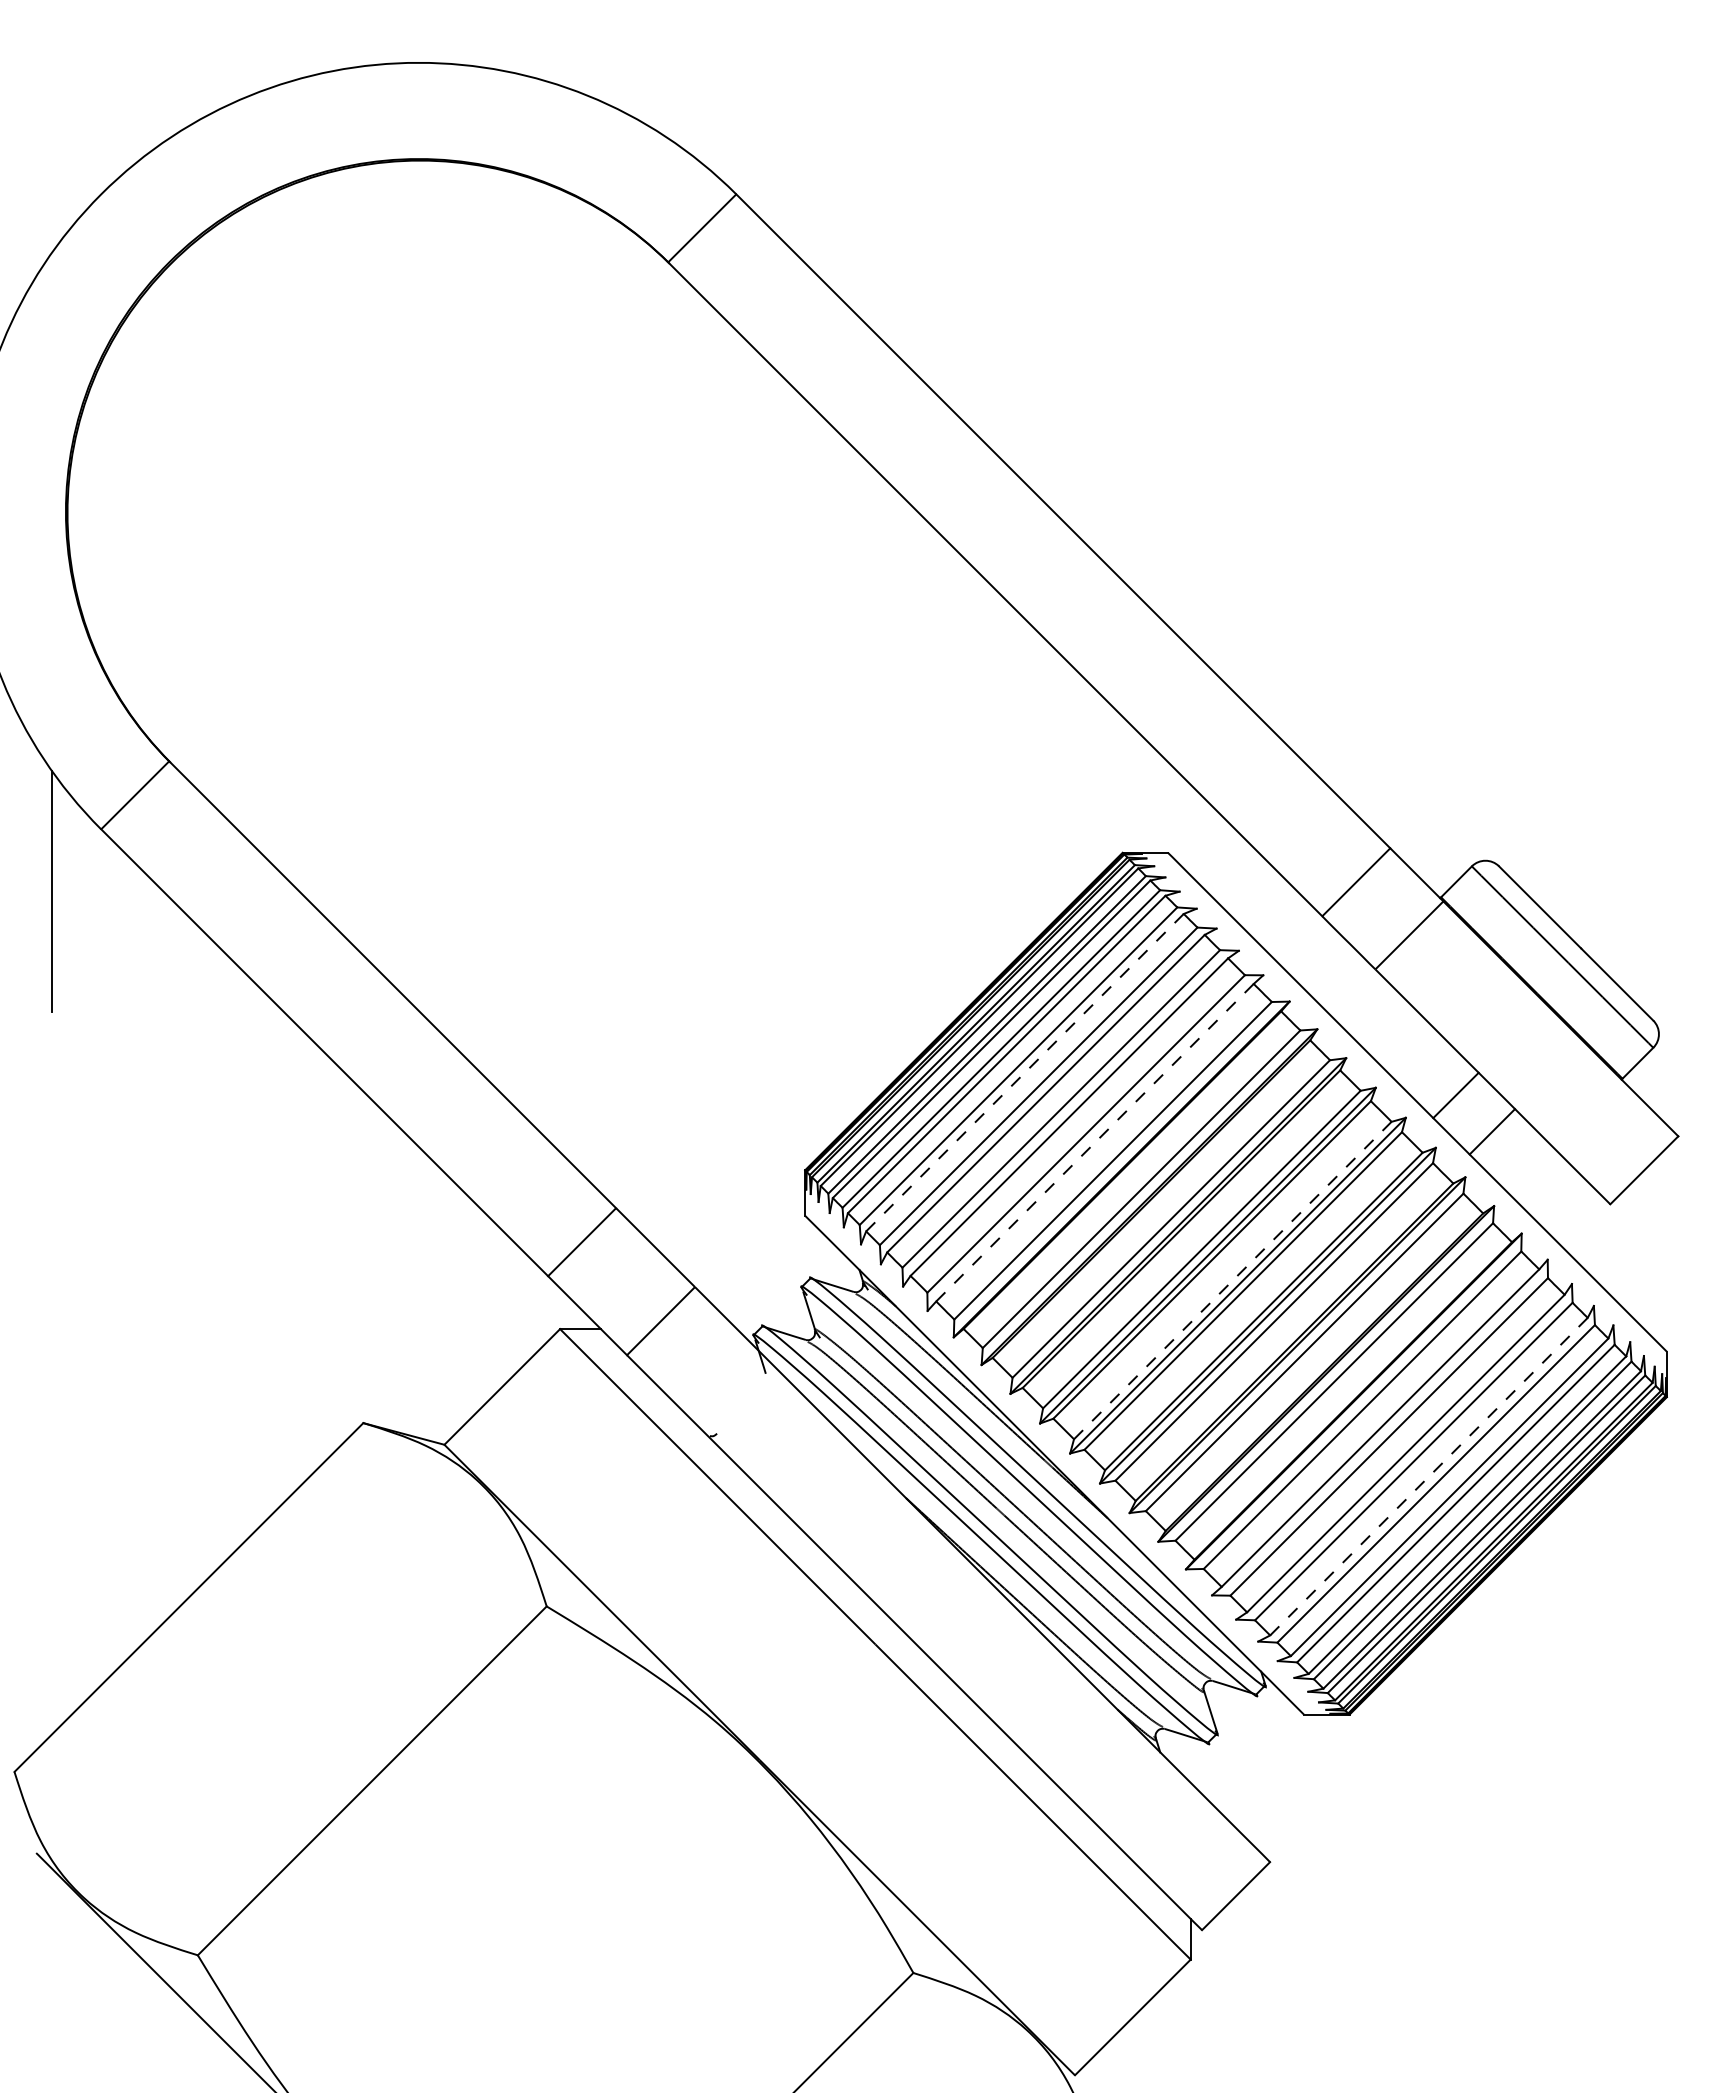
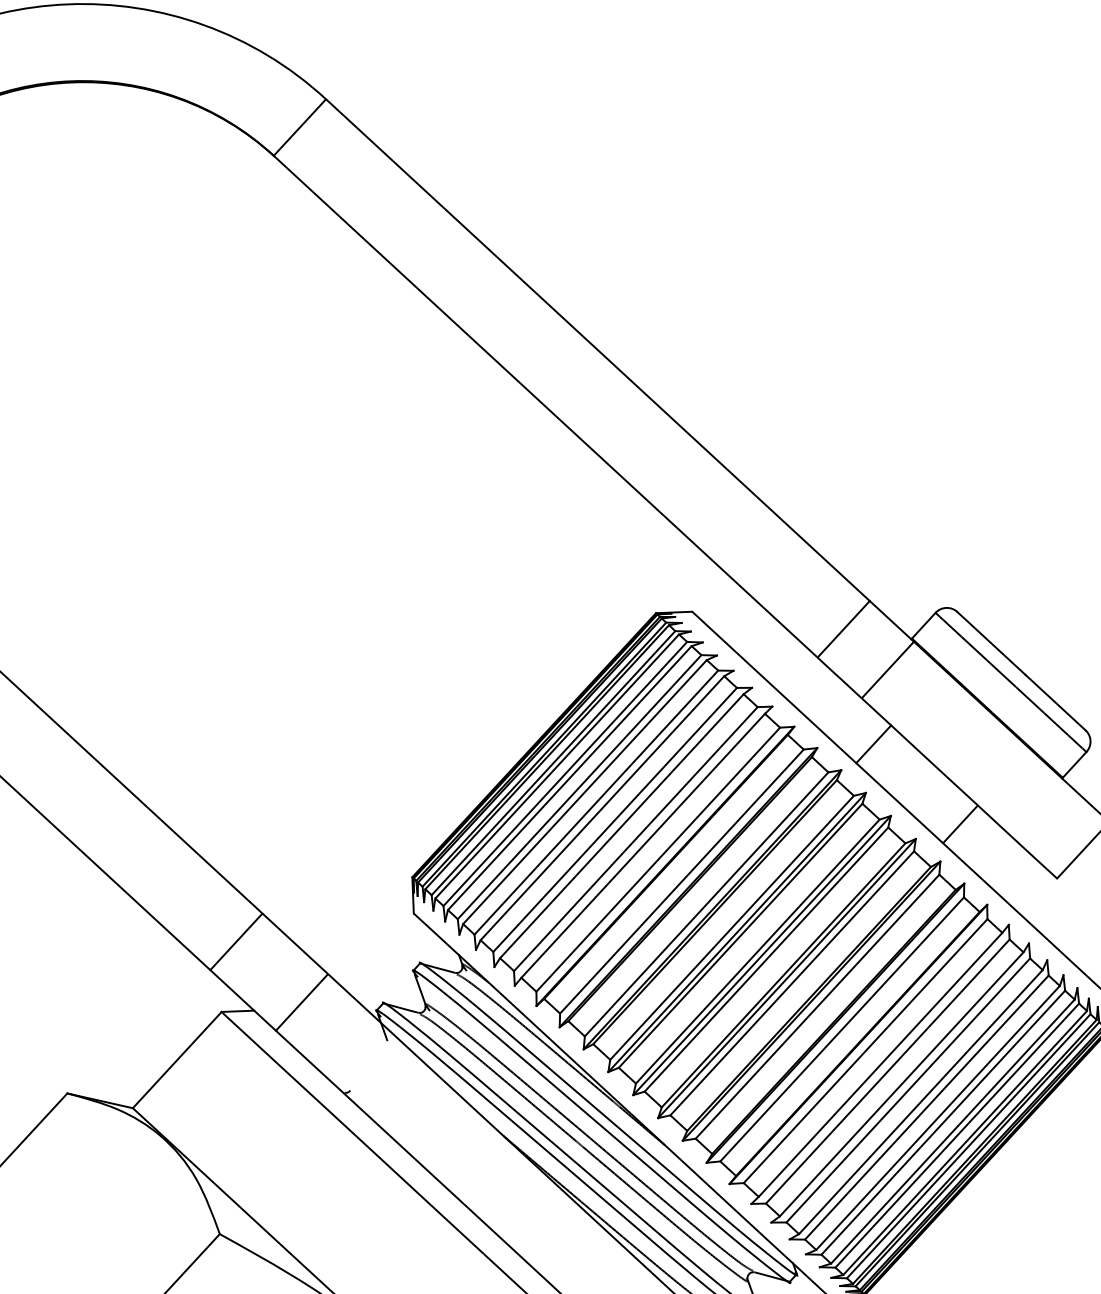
line: (1024, 1073) -> (584, 792), dashed -> solid
line: (1455, 1095) -> (873, 744), moved
line: (1095, 1142) -> (643, 845), dashed -> solid
line: (1233, 1280) -> (758, 951), dashed -> solid
line: (1428, 1476) -> (920, 1101), dashed -> solid

